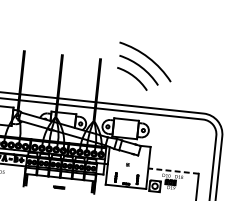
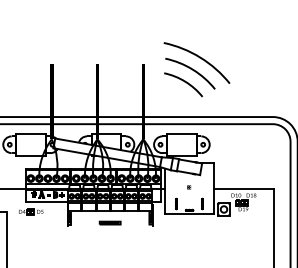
line: (173, 171) -> (243, 189), dashed -> solid
part: (58, 187) -> (109, 222), size x1.67

